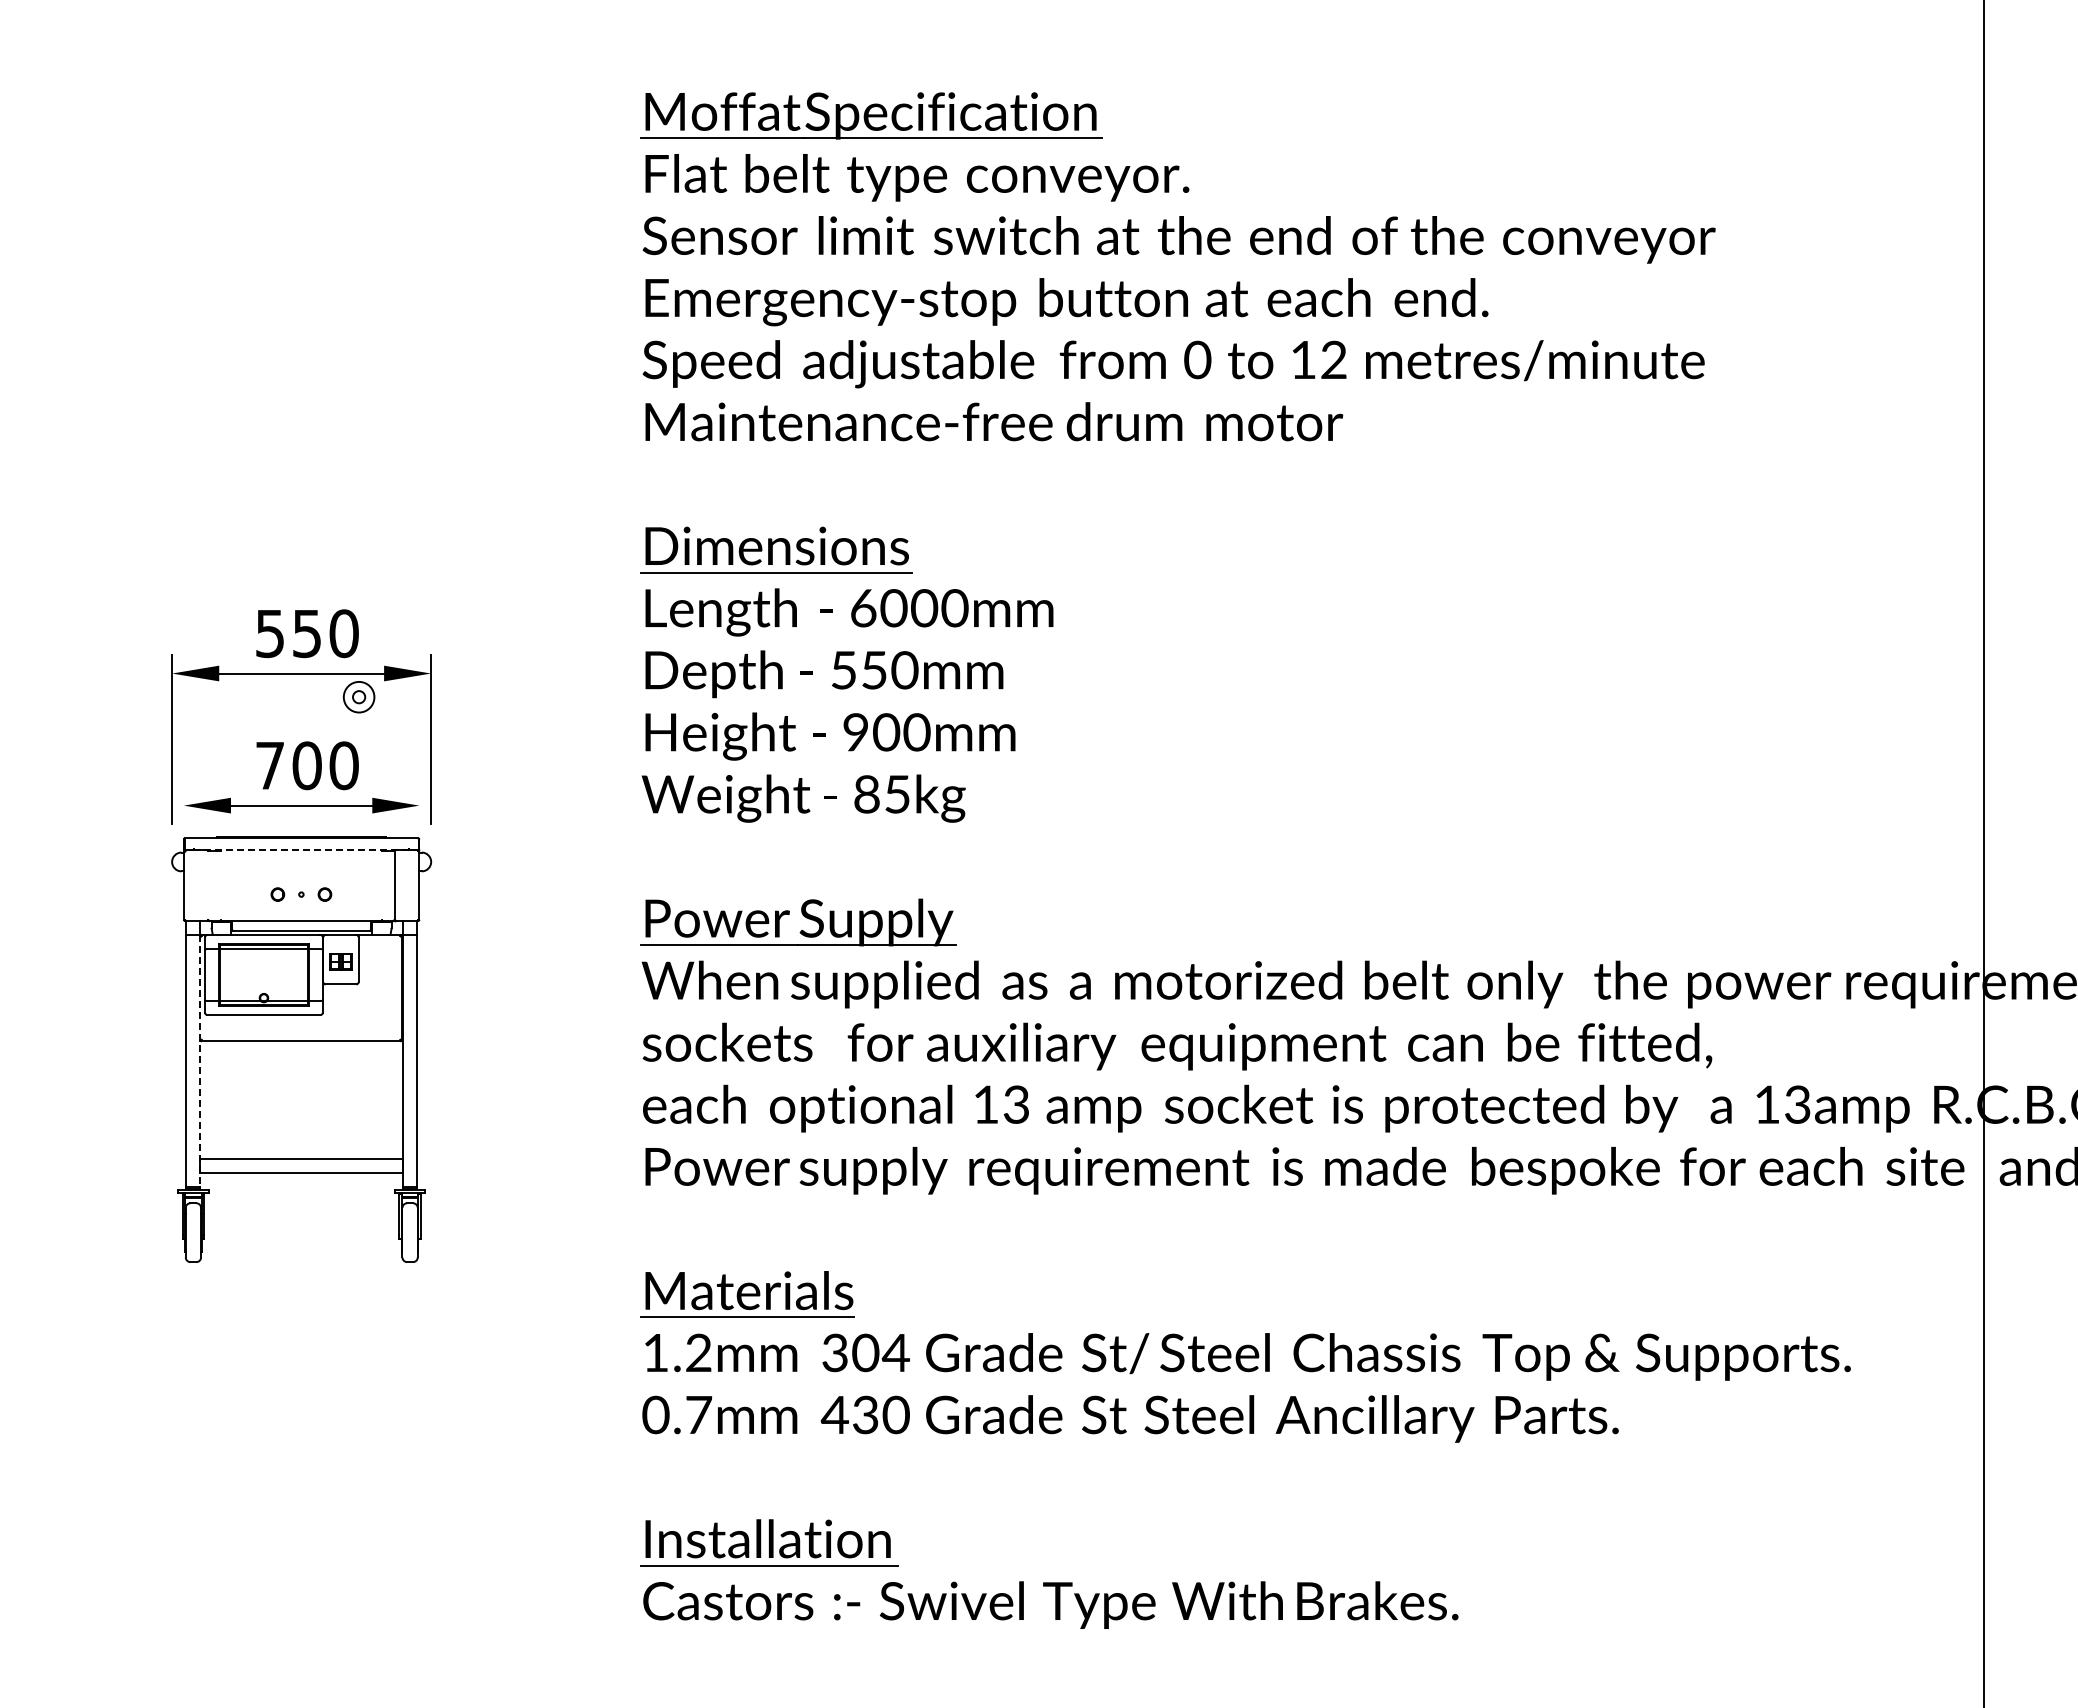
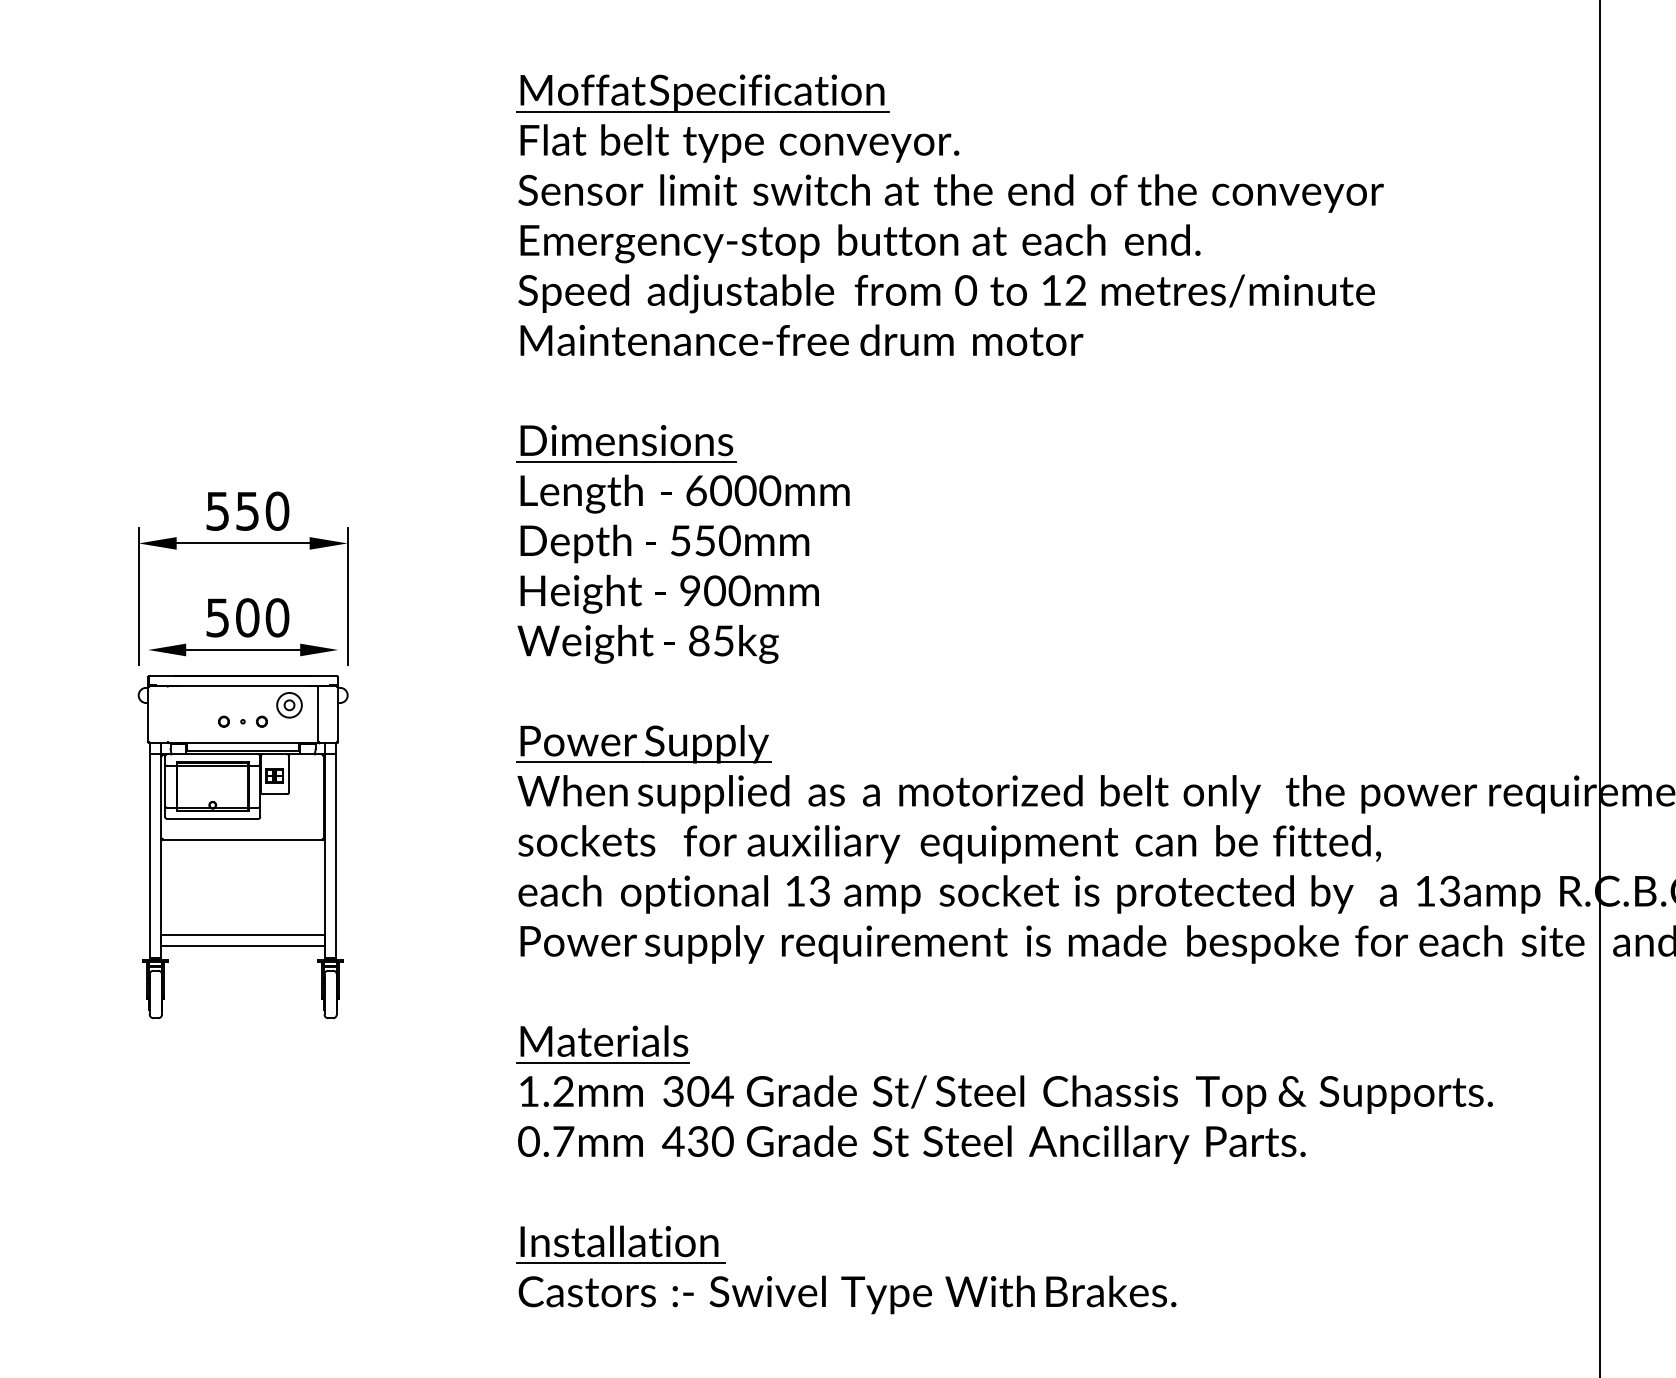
part: (358, 697) -> (289, 705), moved
text: (269, 766) -> (217, 618), 700 -> 500
line: (301, 850) -> (243, 686), dashed -> solid
line: (200, 1061) -> (161, 856), dashed -> solid

